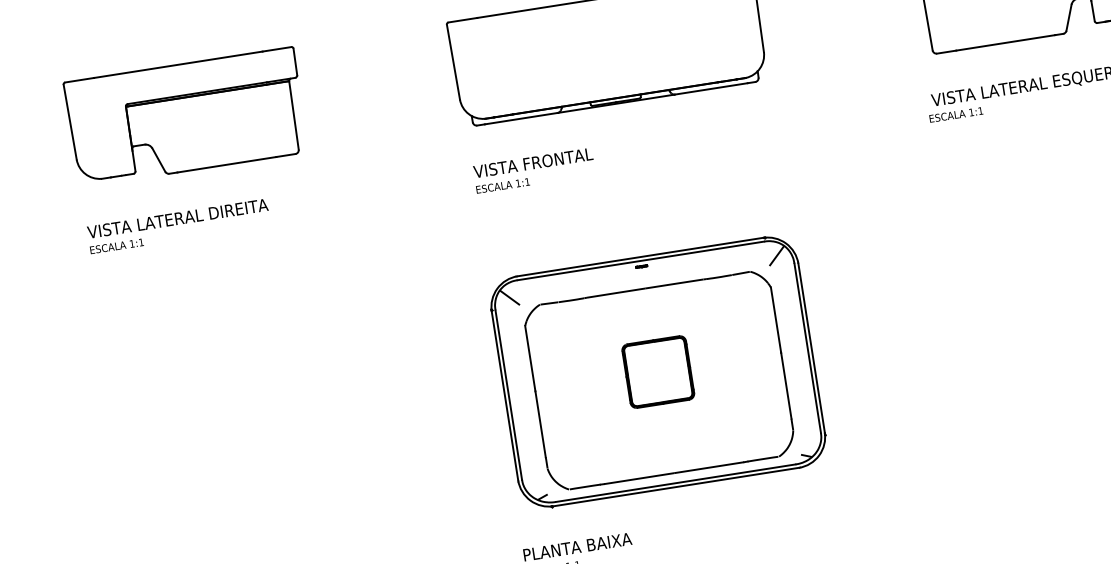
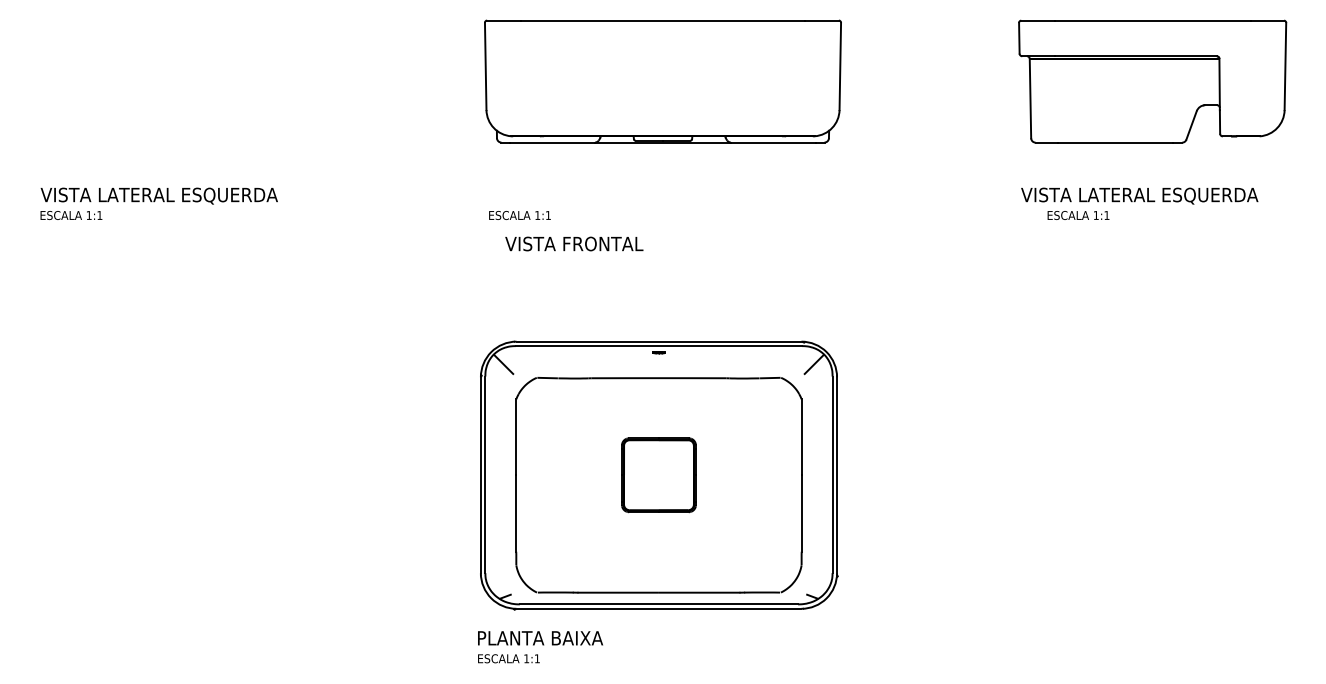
text: (956, 114) -> (1078, 215), moved
part: (185, 117) -> (172, 81), removed
text: (533, 162) -> (574, 243), moved
text: (251, 207) -> (230, 195), VISTA LATERAL DIREITA -> VISTA LATERAL ESQUERDA
part: (658, 372) -> (659, 475), moved

